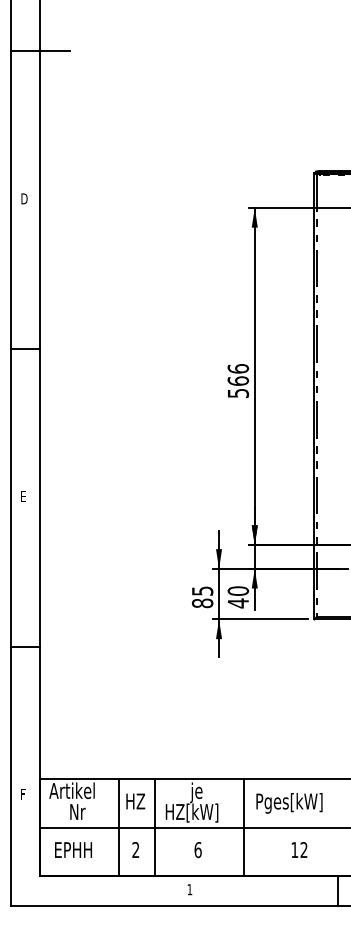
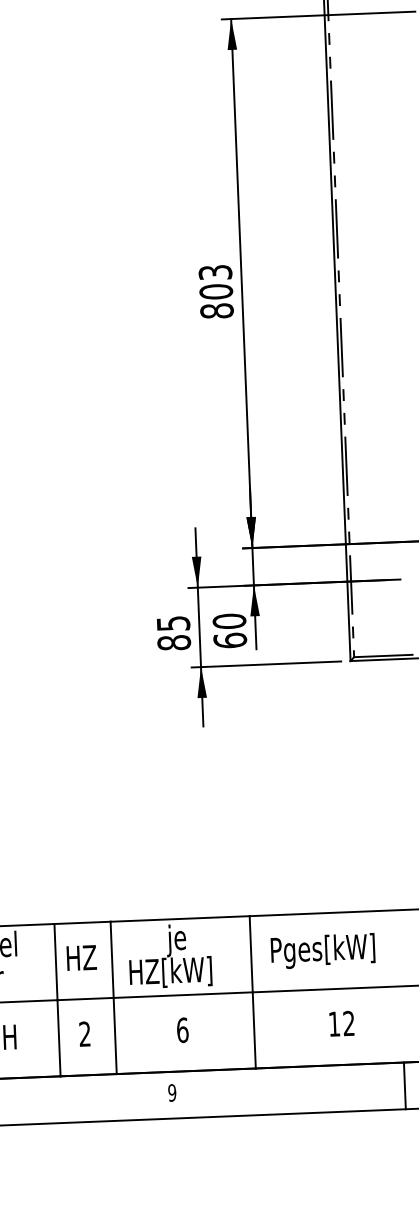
text: (238, 381) -> (216, 292), 566 -> 803
text: (238, 603) -> (230, 640), 40 -> 60
text: (189, 889) -> (171, 1092), 1 -> 9

